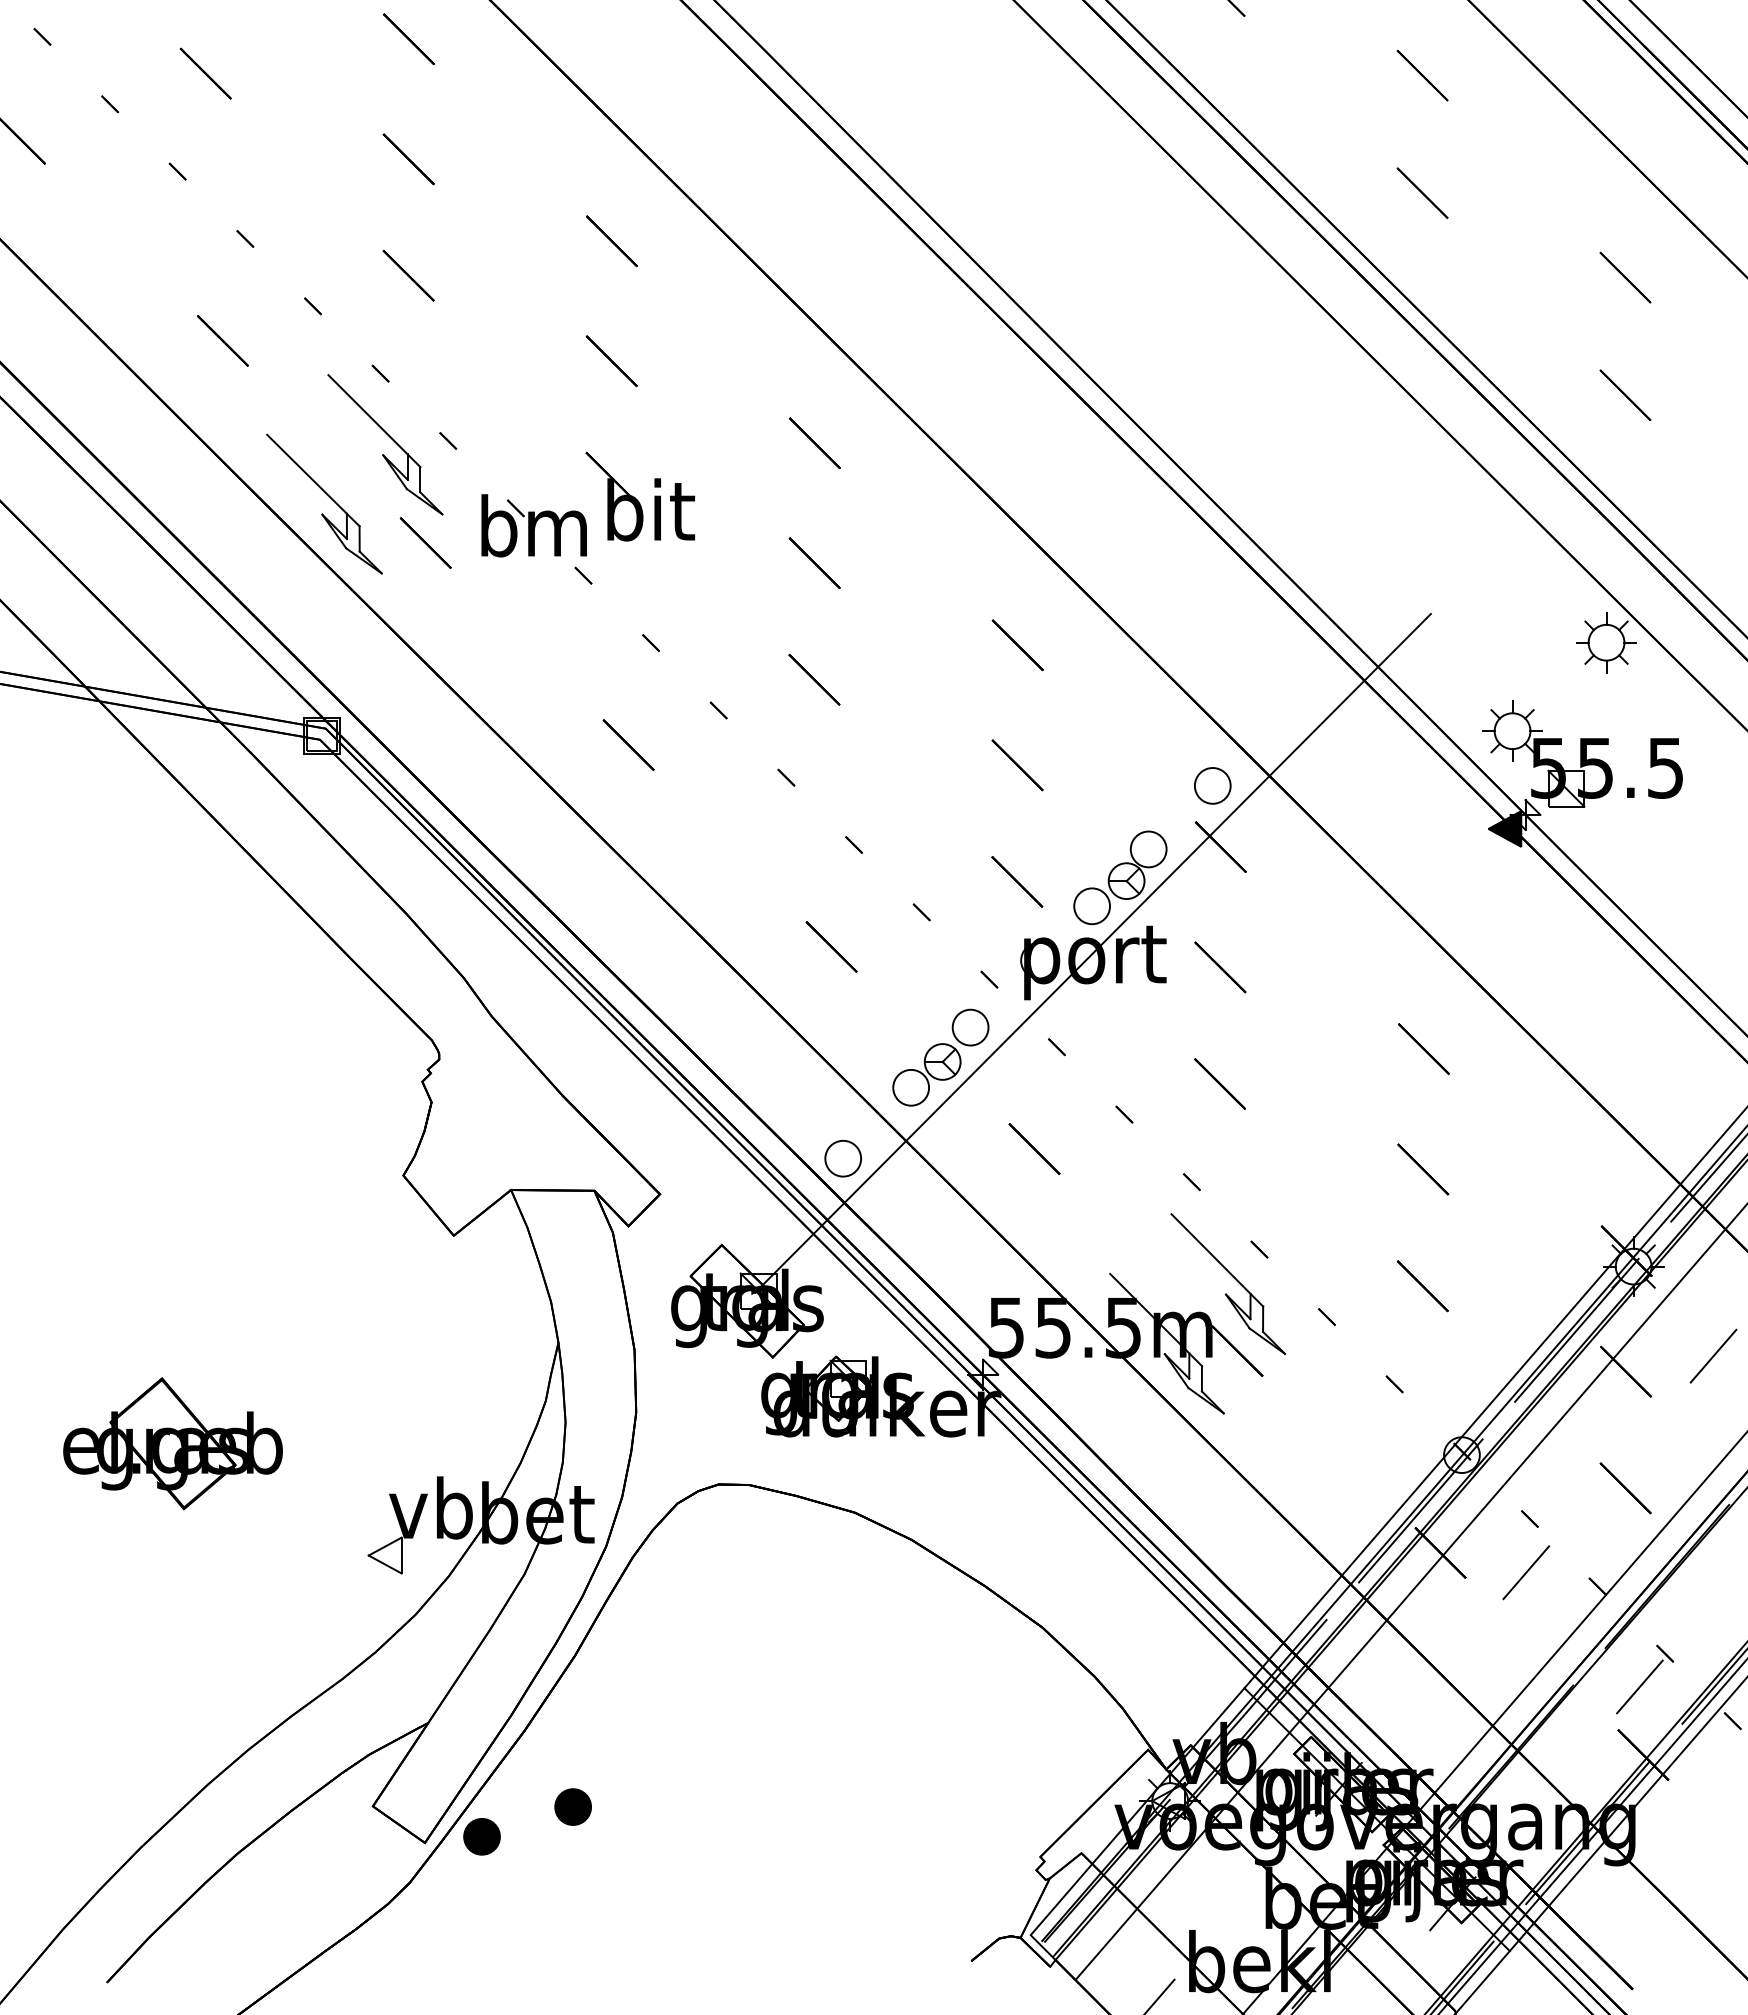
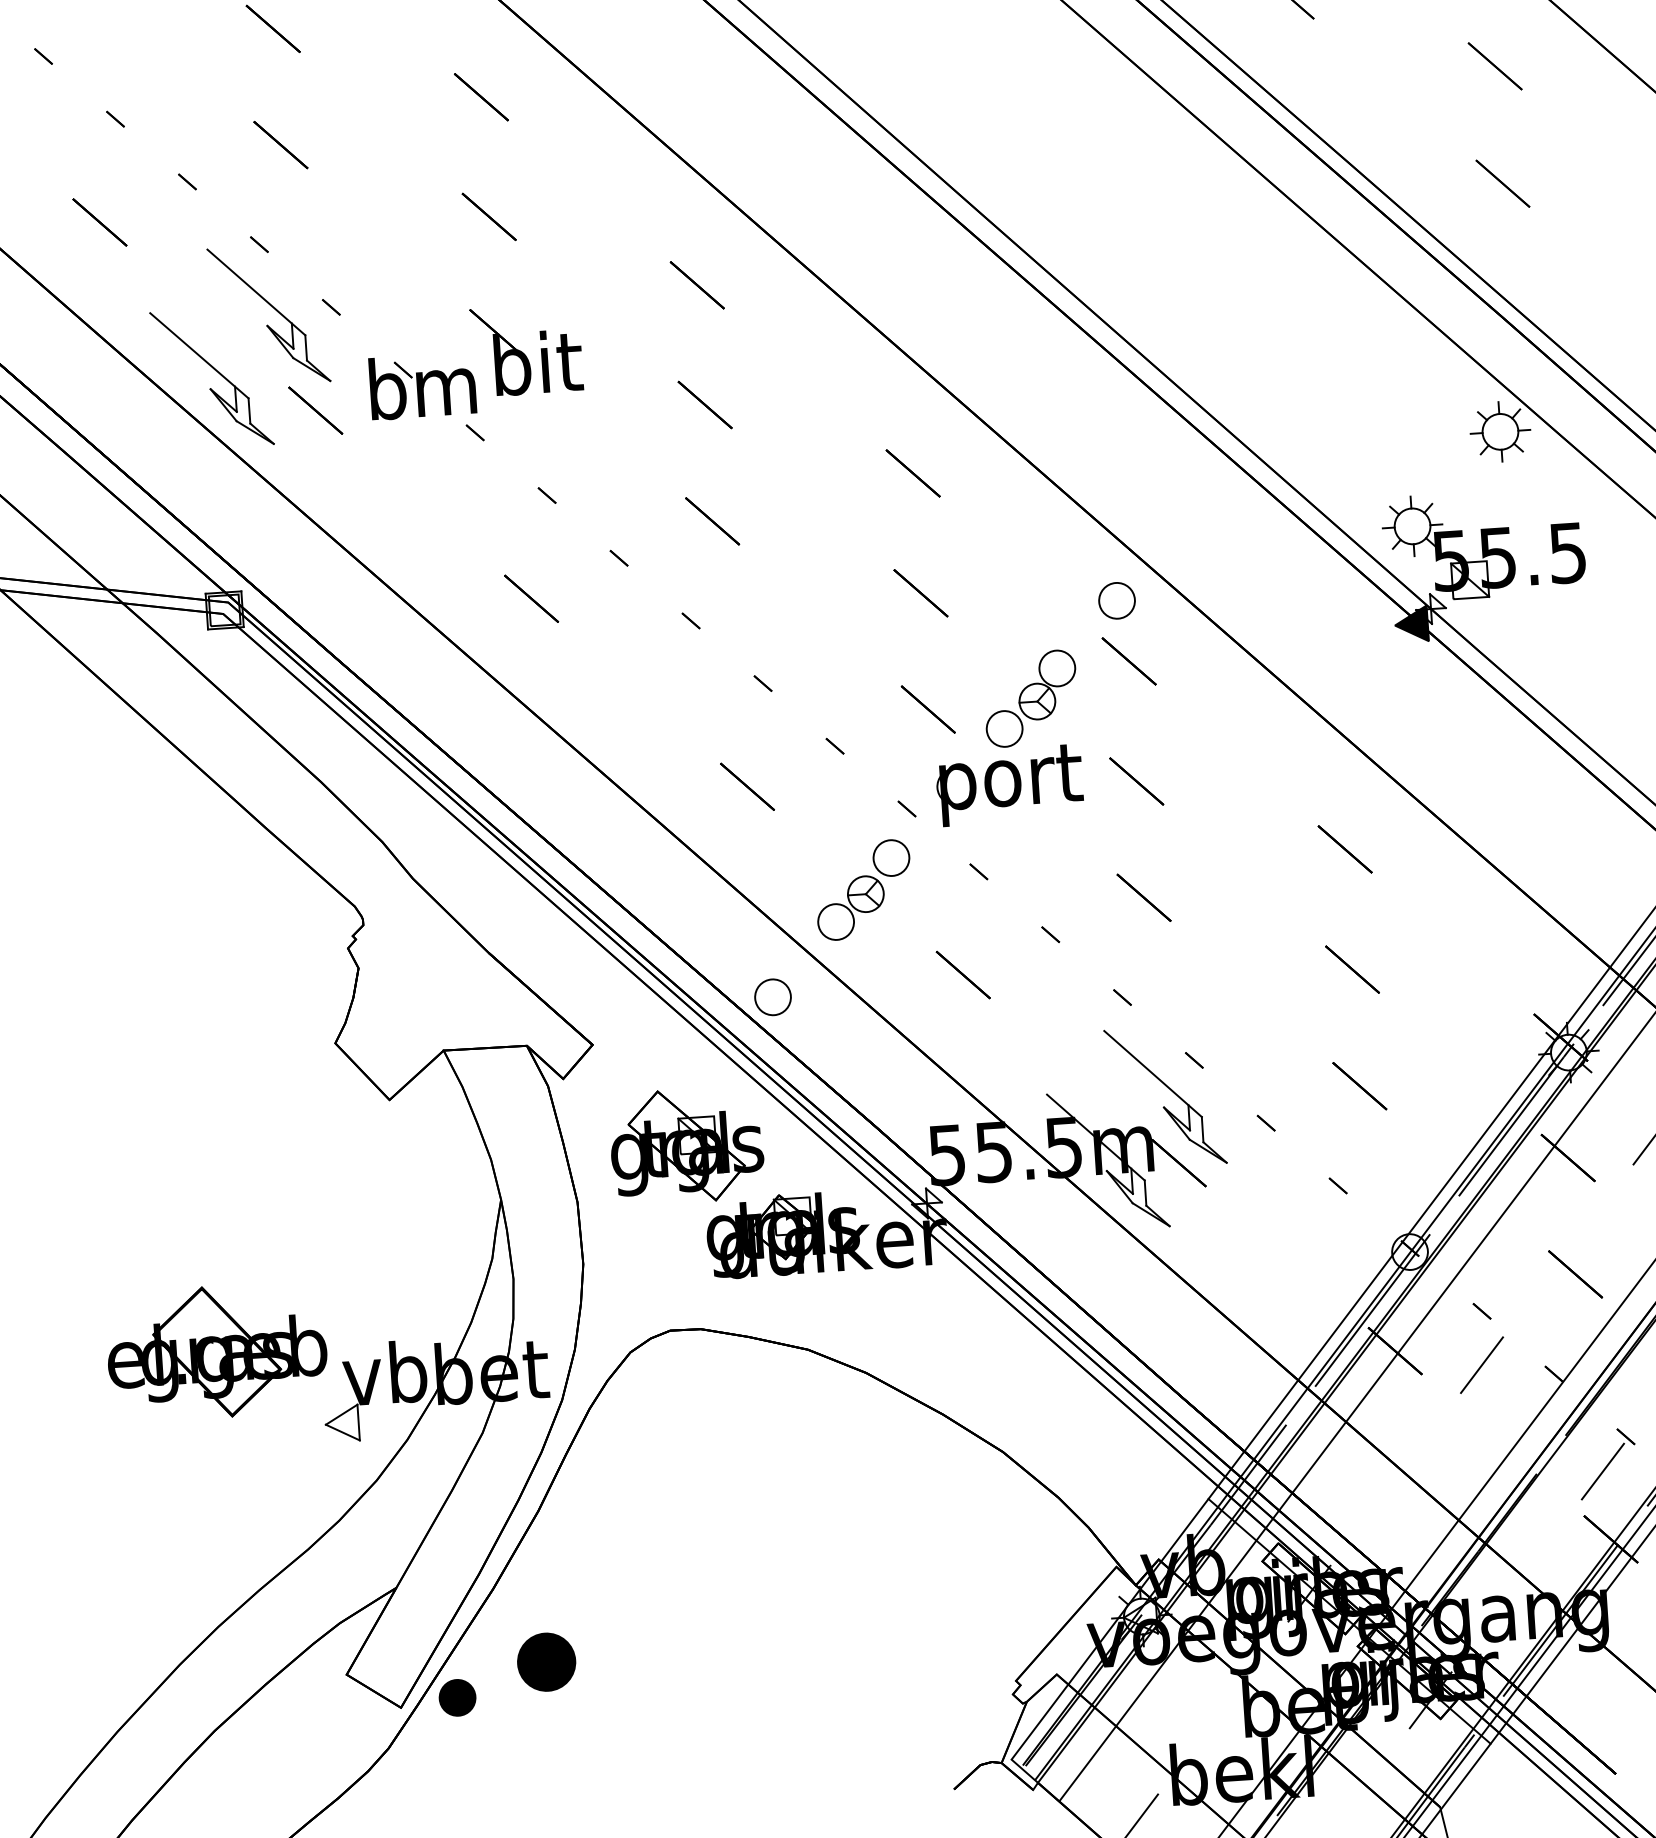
line: (1092, 952) -> (1008, 775), removed
part: (172, 1443) -> (216, 1351), moved
part: (572, 1806) -> (545, 1661), size x1.6

